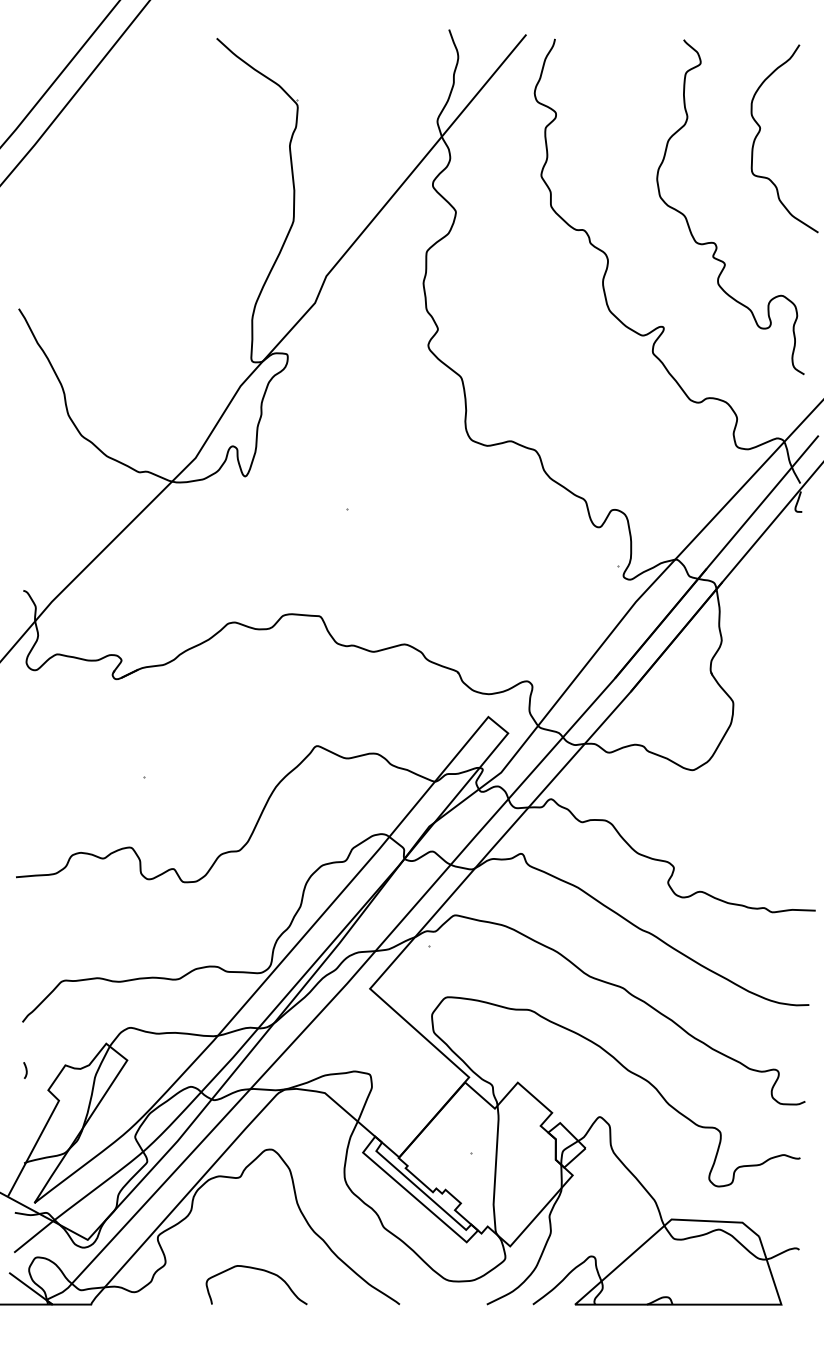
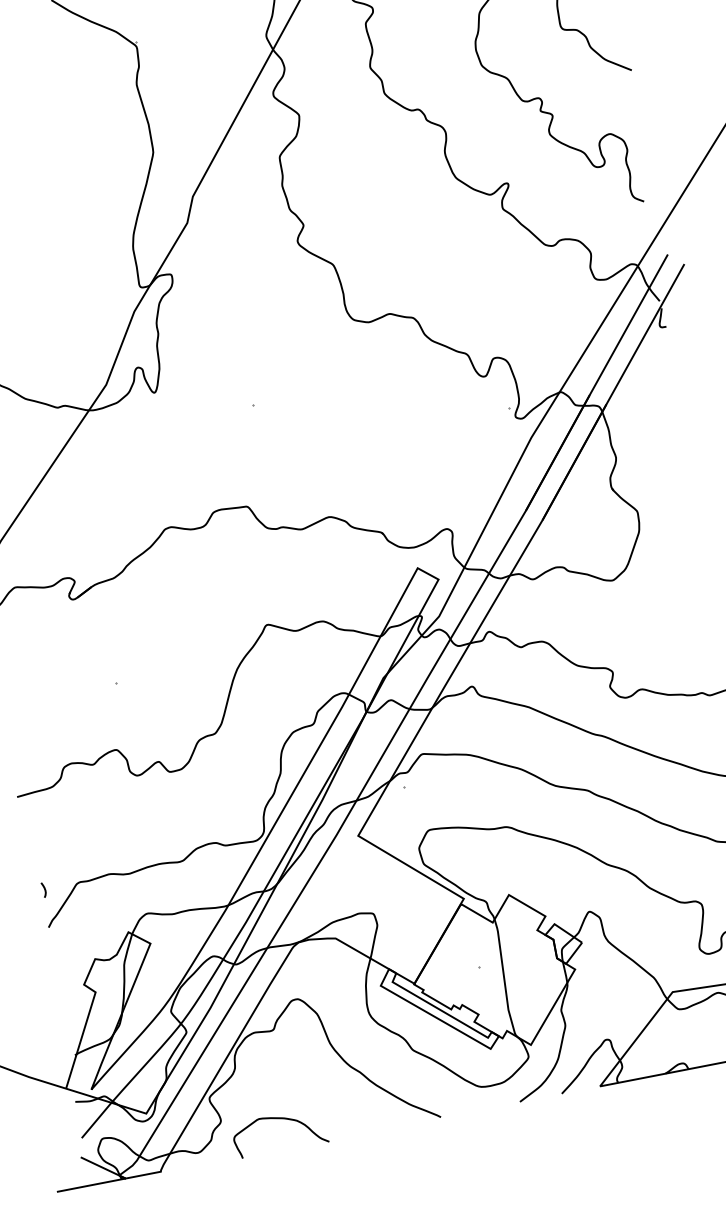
curve: (25, 1070) -> (44, 890), moved
curve: (258, 1270) -> (279, 1119), moved

